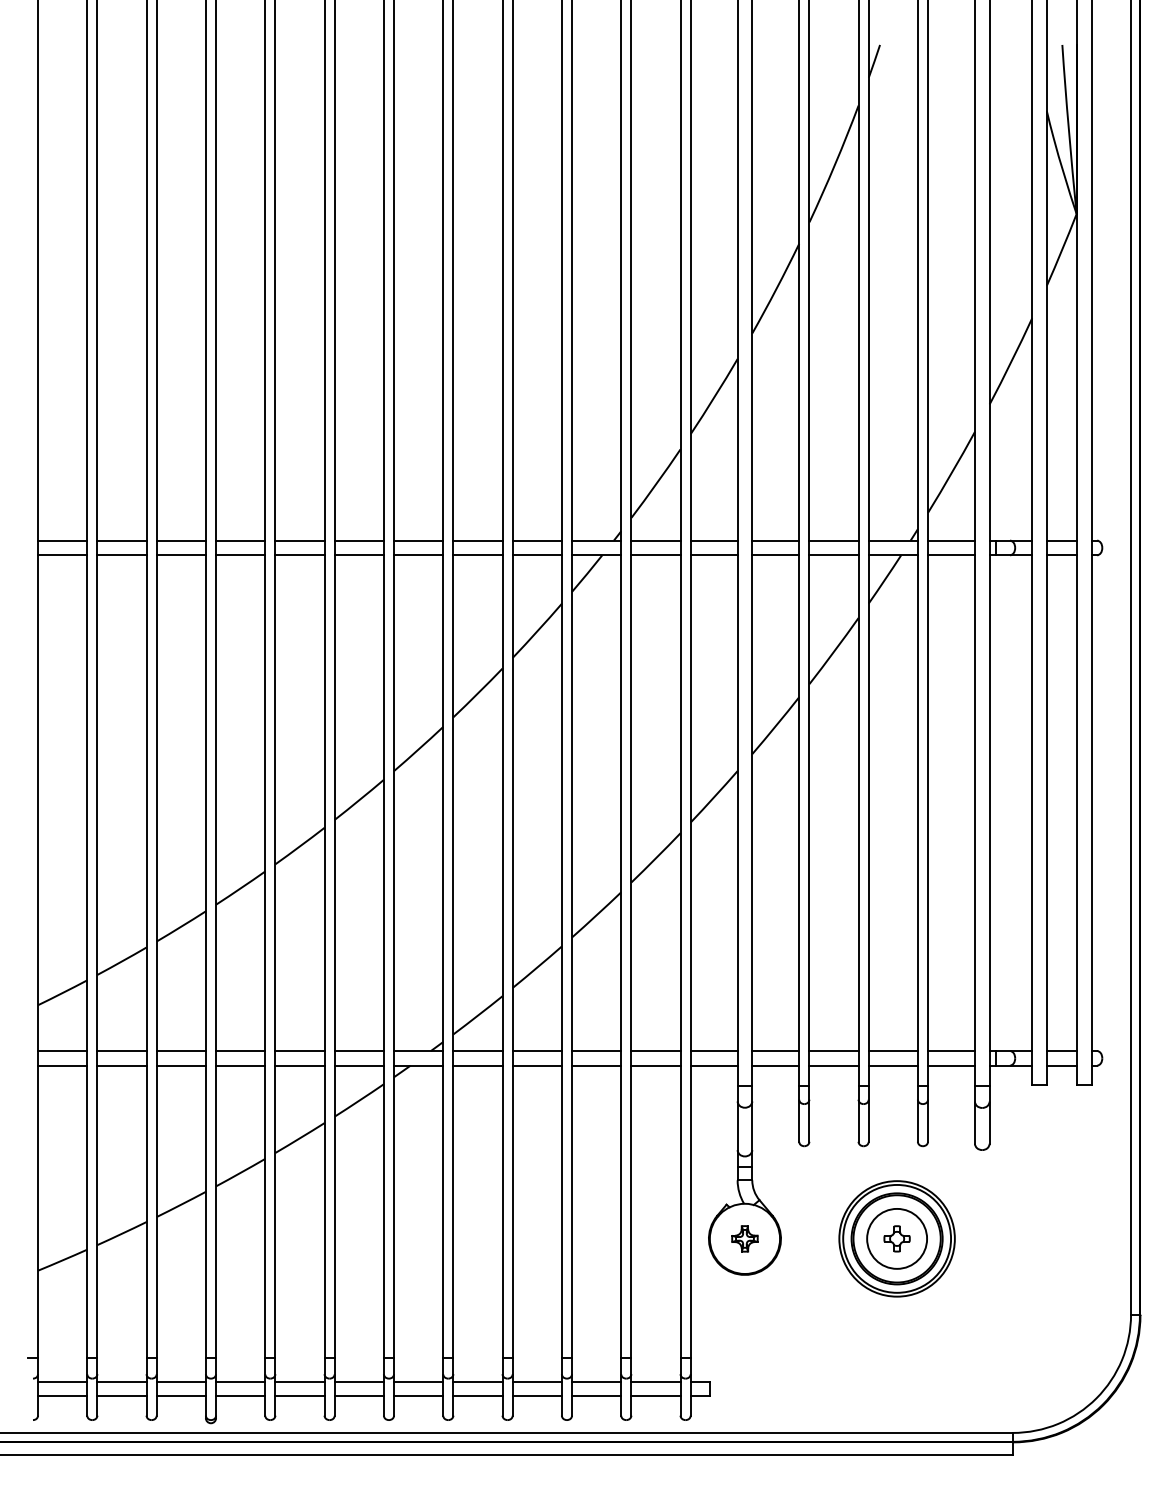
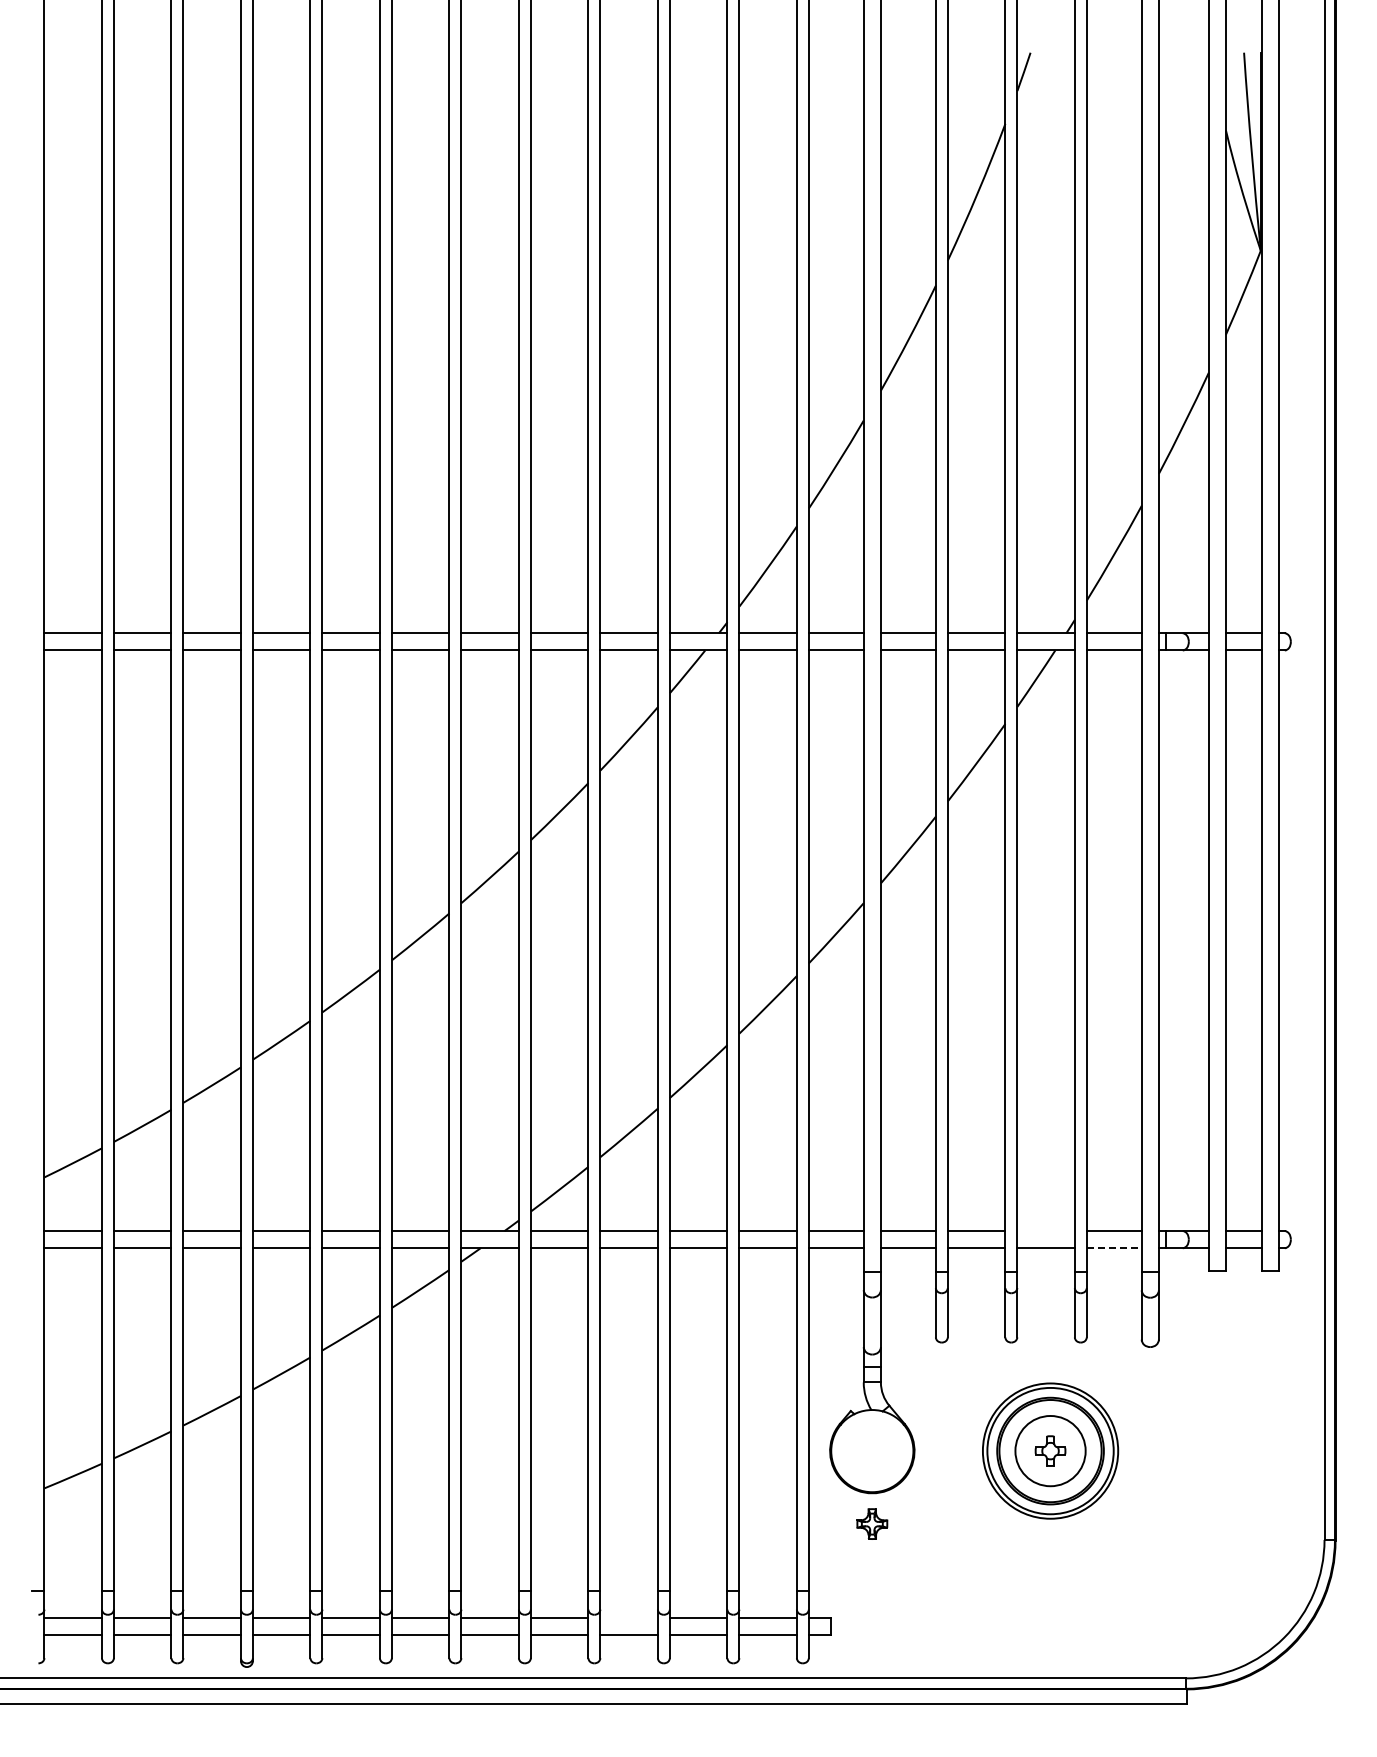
line: (892, 1051) -> (1045, 1231), removed
line: (951, 1065) -> (1114, 1248), solid -> dashed
part: (745, 1238) -> (872, 1523), moved
line: (536, 1381) -> (628, 1618), removed

